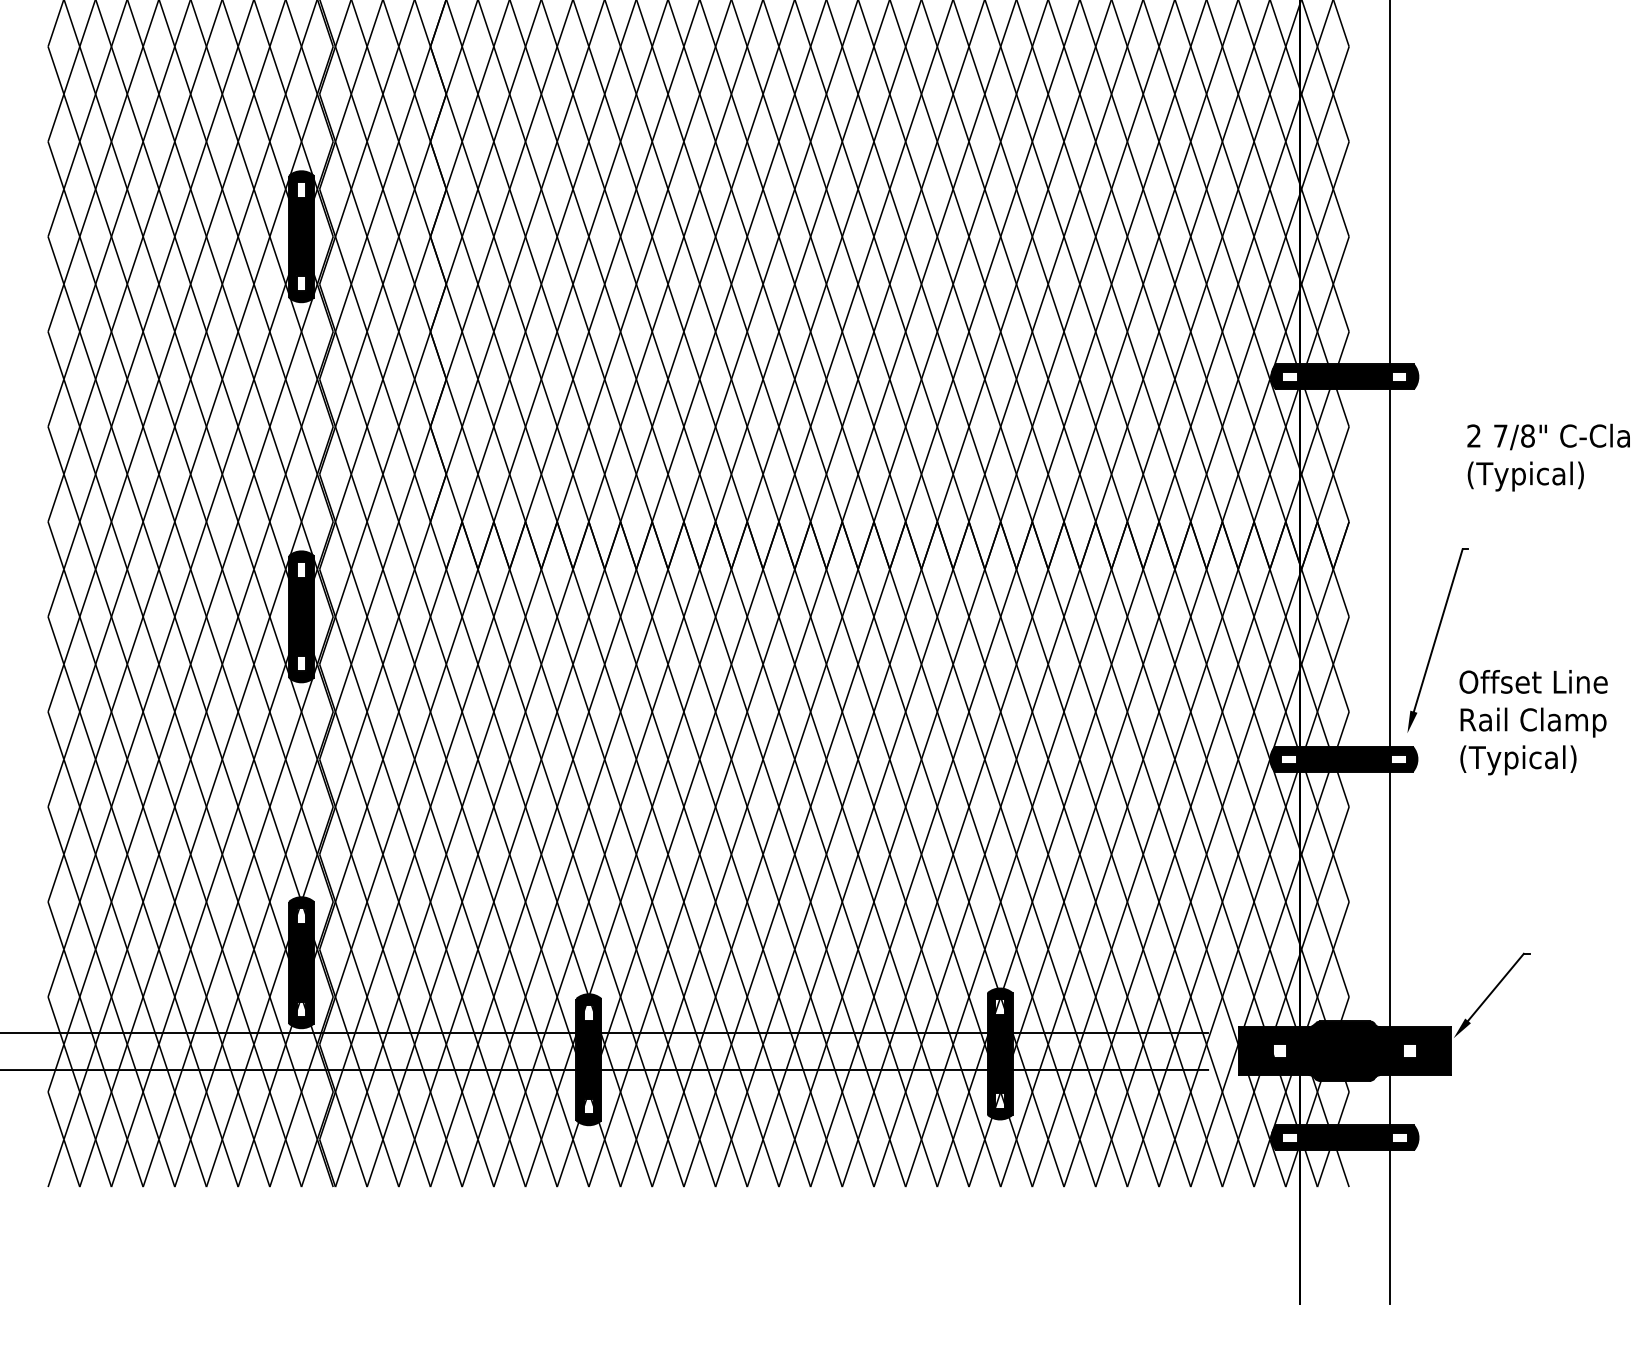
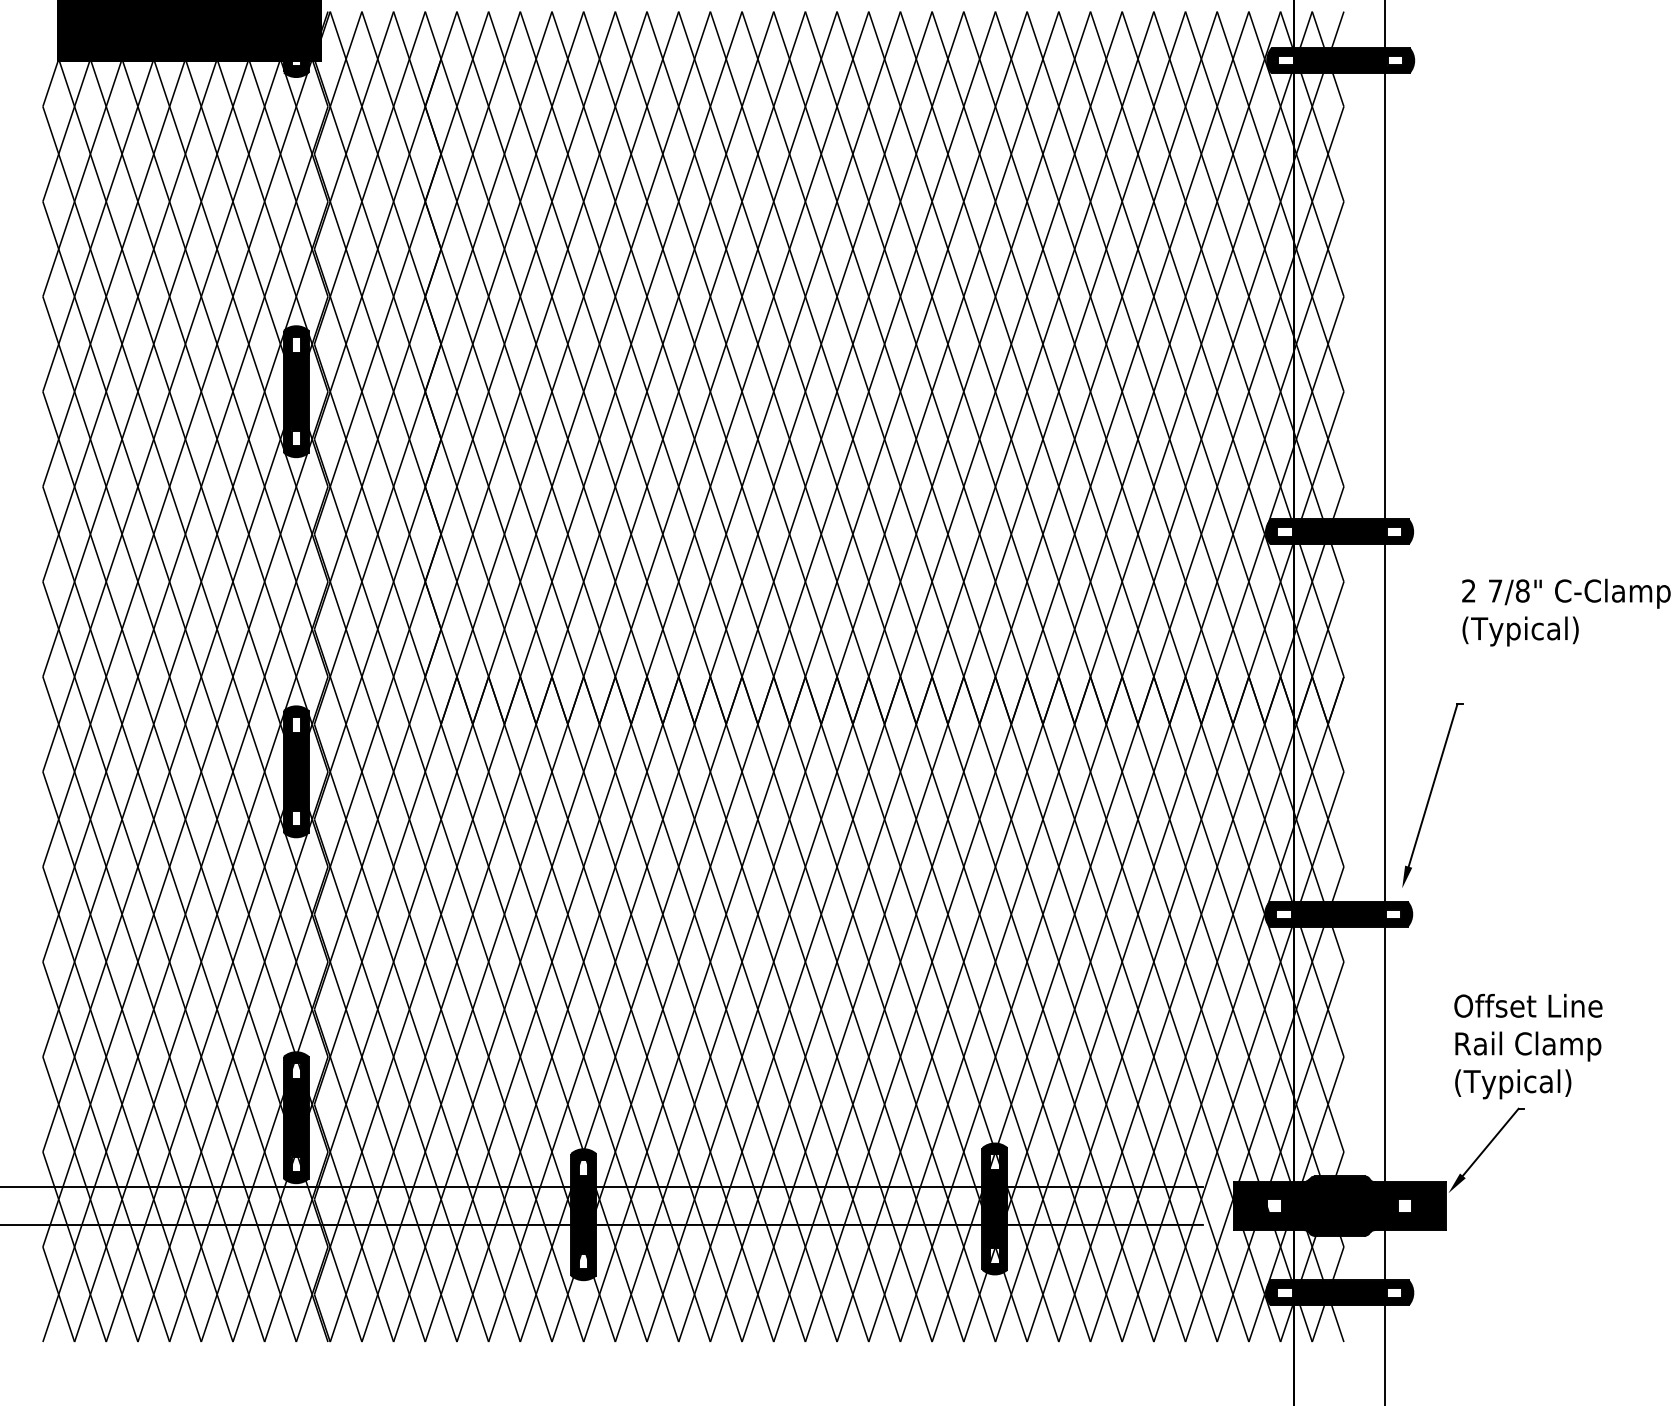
text: (1533, 722) -> (1528, 1046), moved

